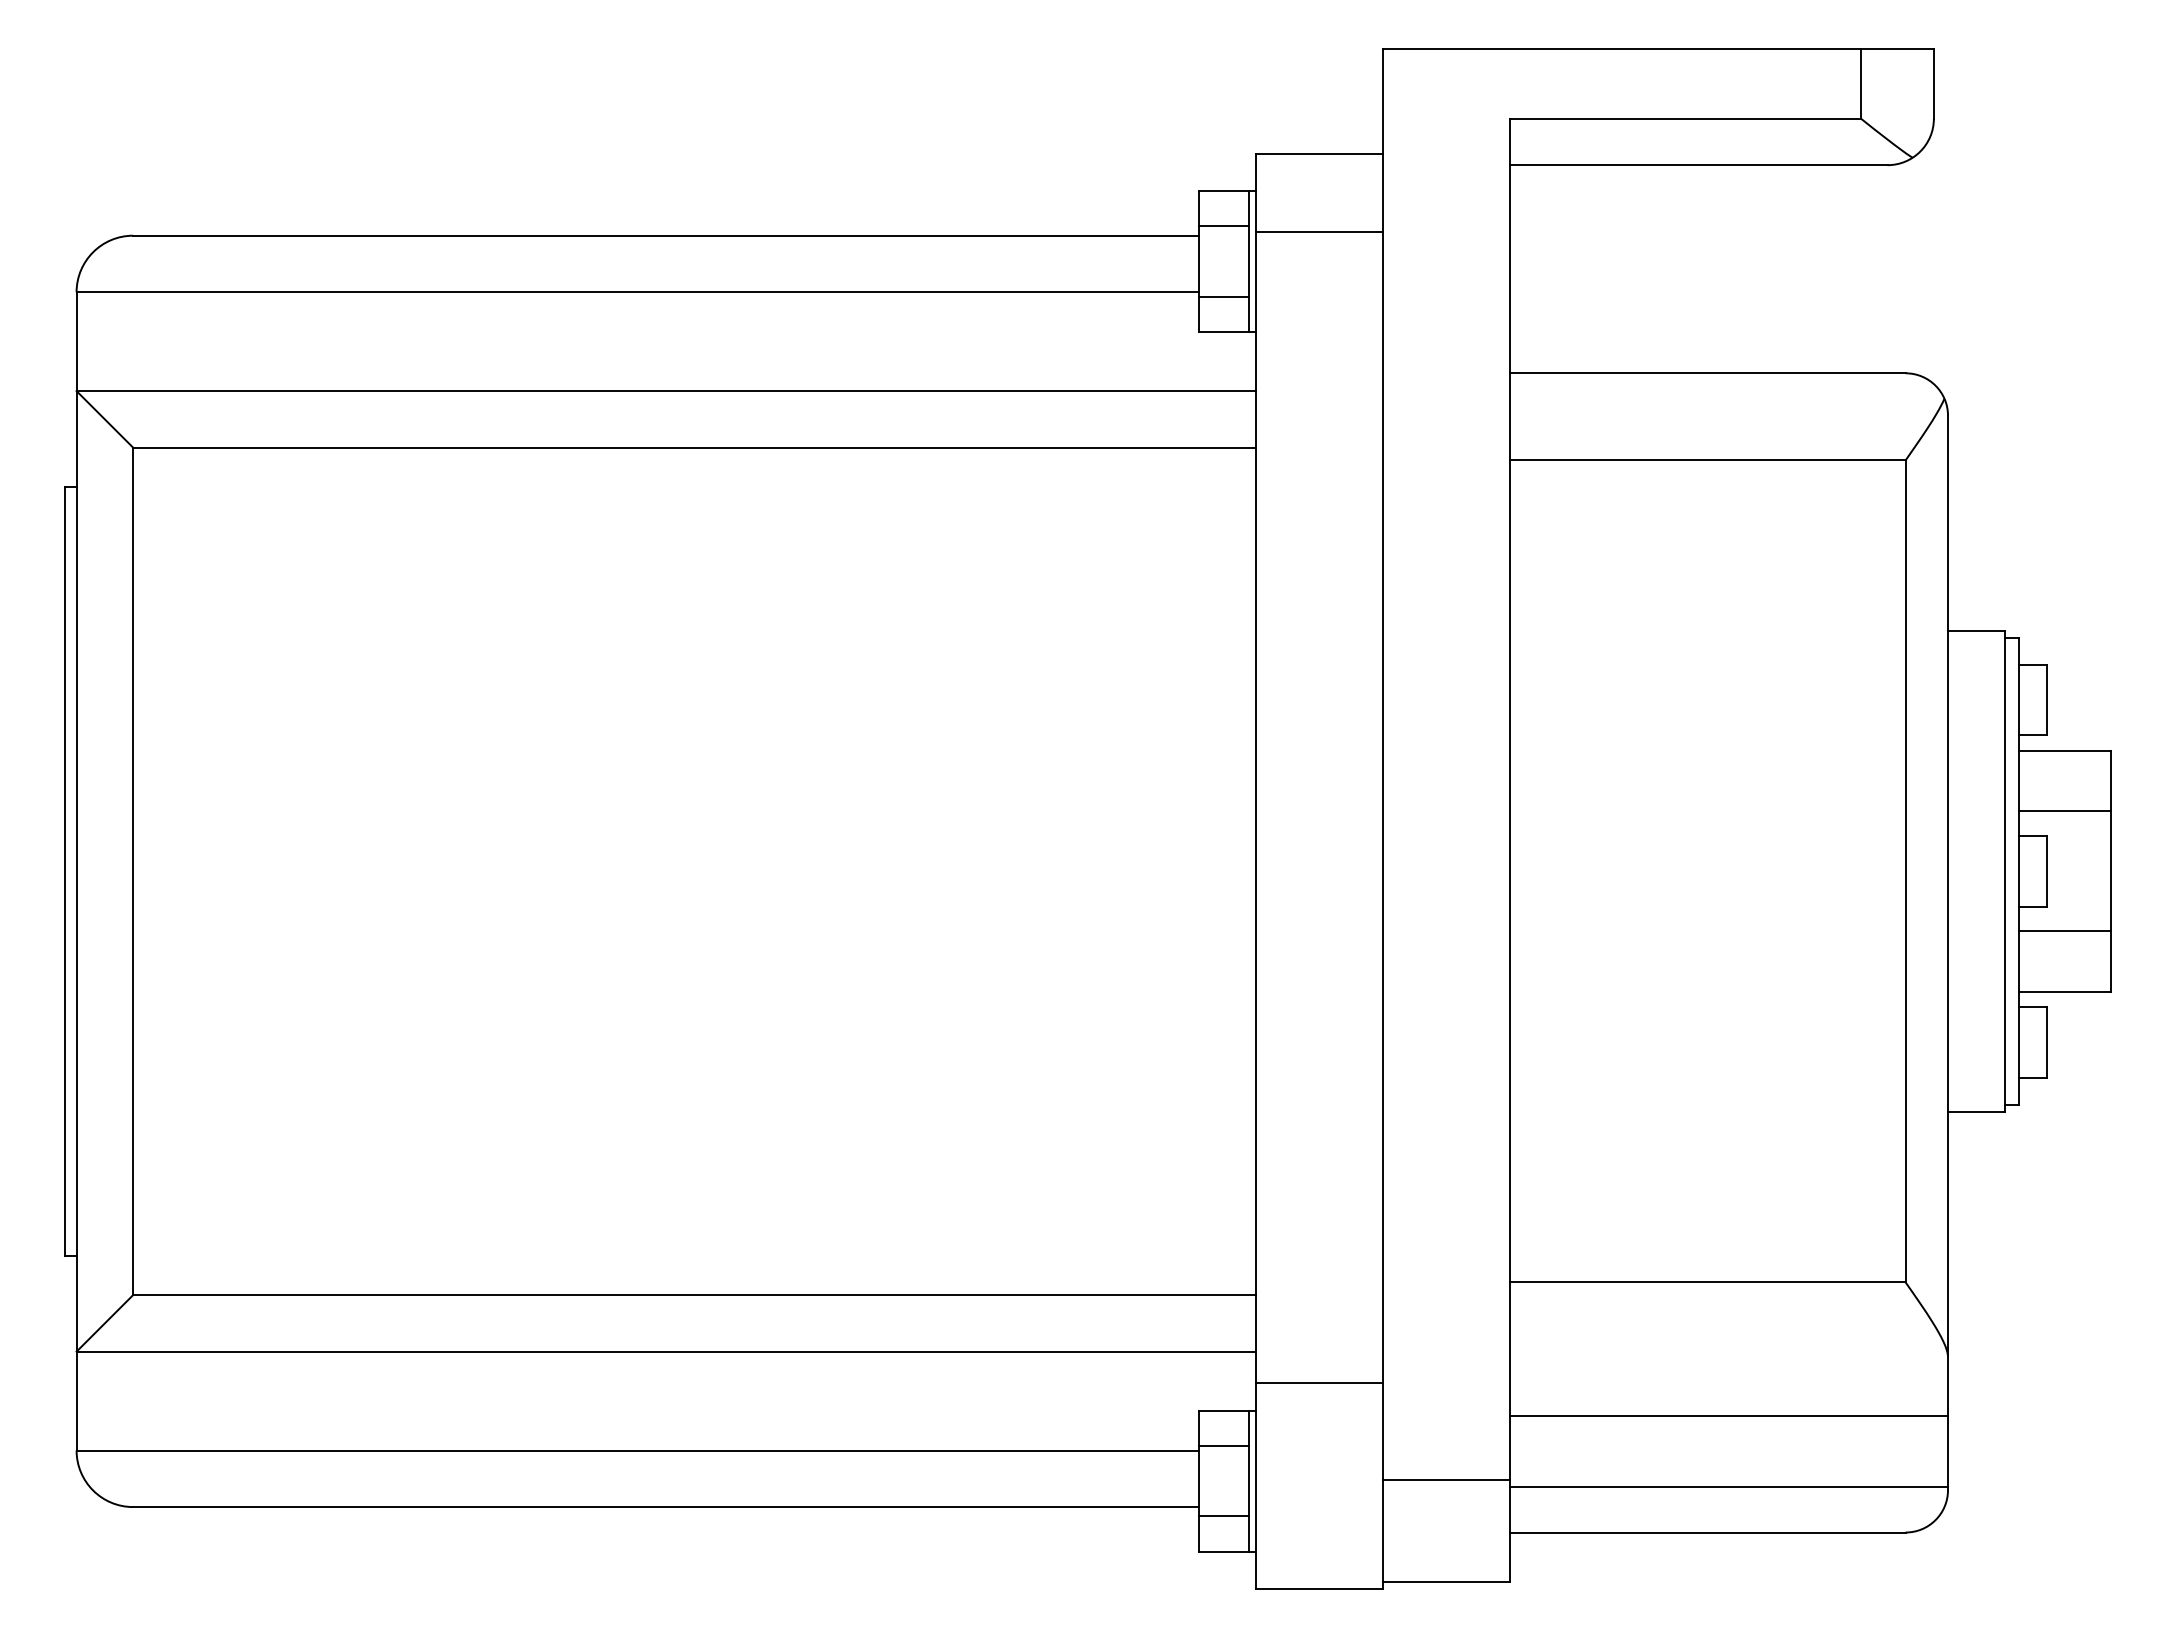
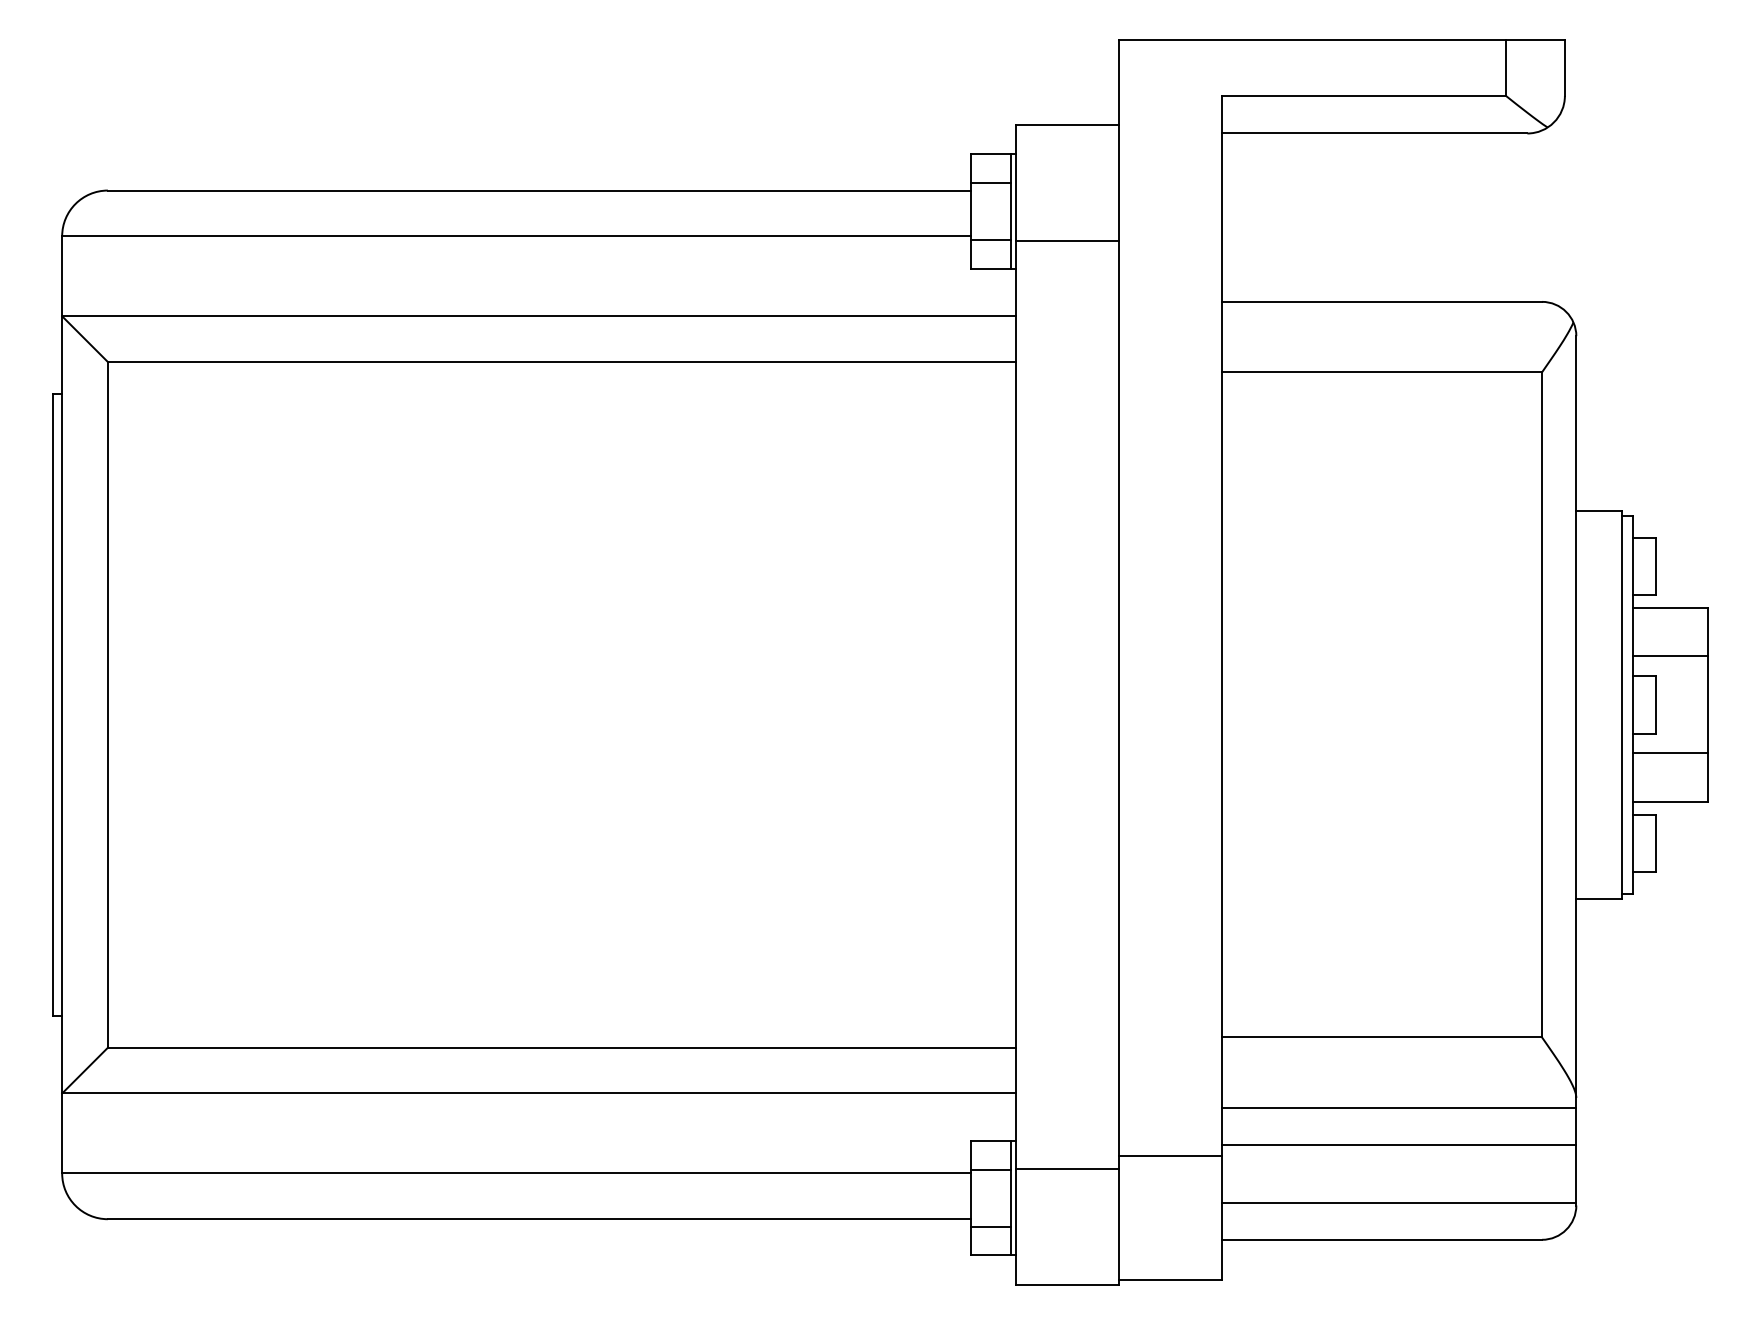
line: (1318, 231) -> (1066, 240), moved
line: (1729, 1369) -> (1399, 1107), added
line: (1318, 1383) -> (1066, 1169), moved
line: (1446, 1479) -> (1170, 1155), moved

